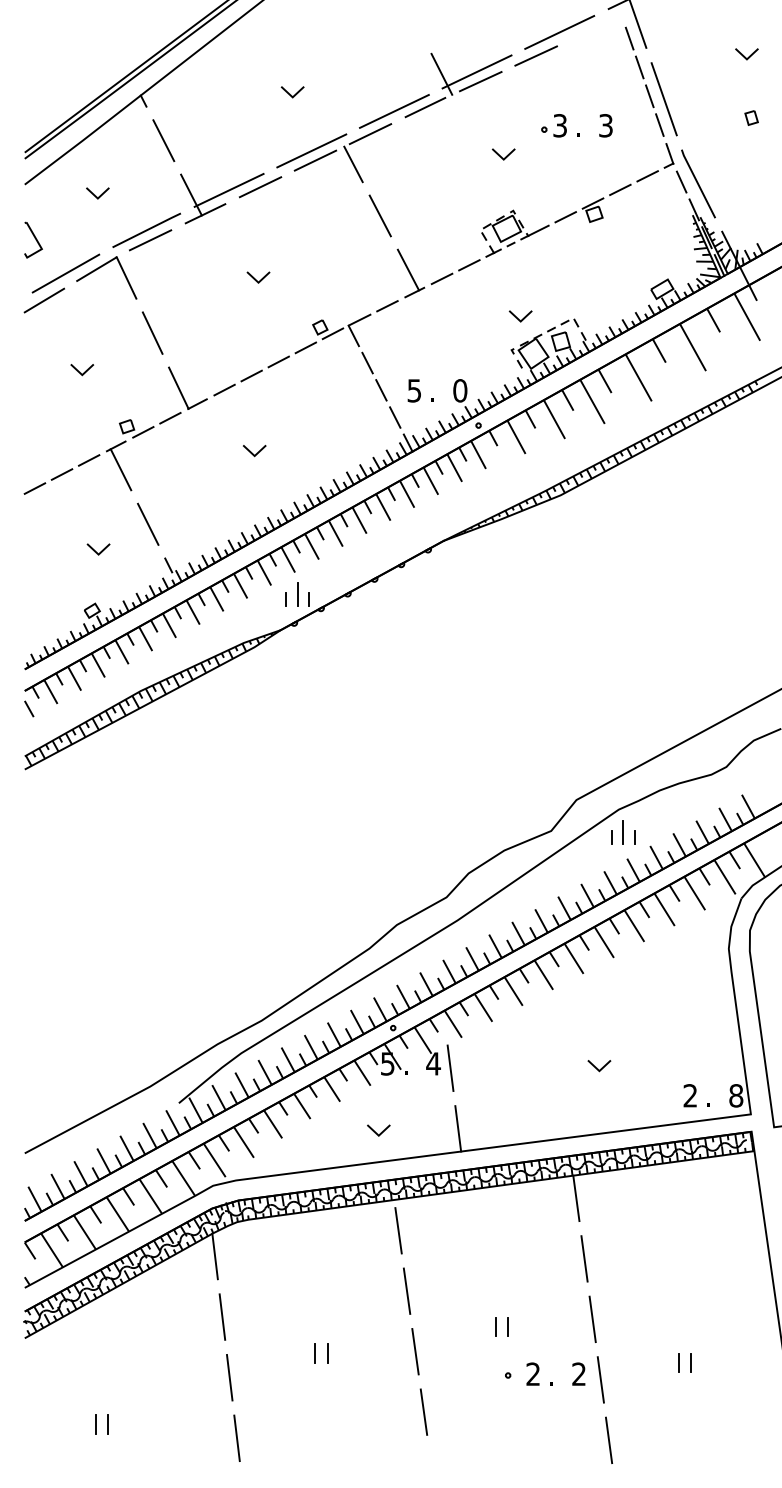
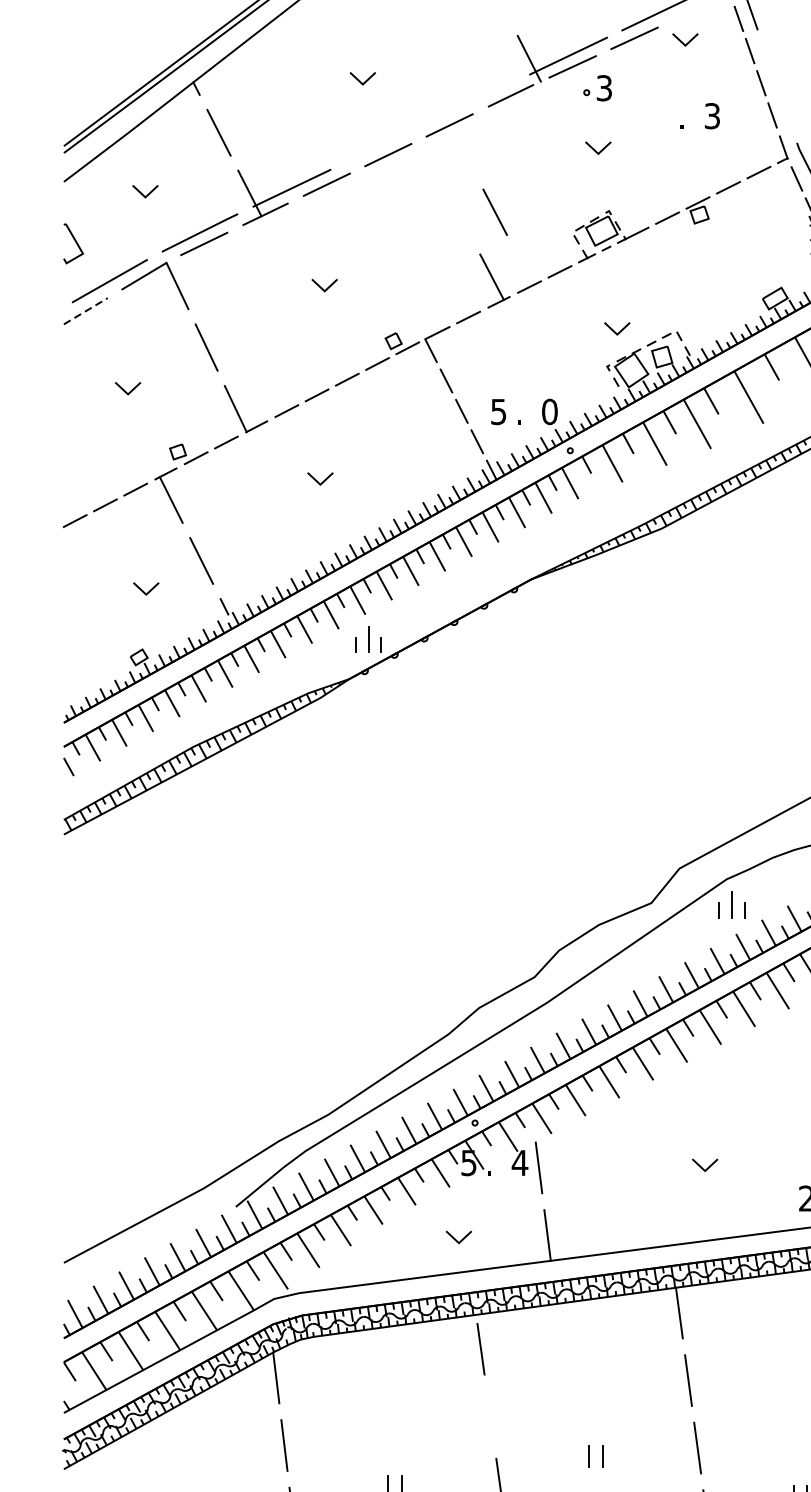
line: (579, 59) -> (682, 42), added
line: (663, 99) -> (776, 86), removed
line: (393, 110) -> (475, 99), removed
part: (553, 125) -> (596, 87), moved
line: (311, 150) -> (383, 143), removed
line: (353, 164) -> (430, 159), removed
line: (379, 215) -> (494, 211), moved
line: (44, 300) -> (85, 311), solid -> dashed
line: (406, 1290) -> (489, 1415), removed

